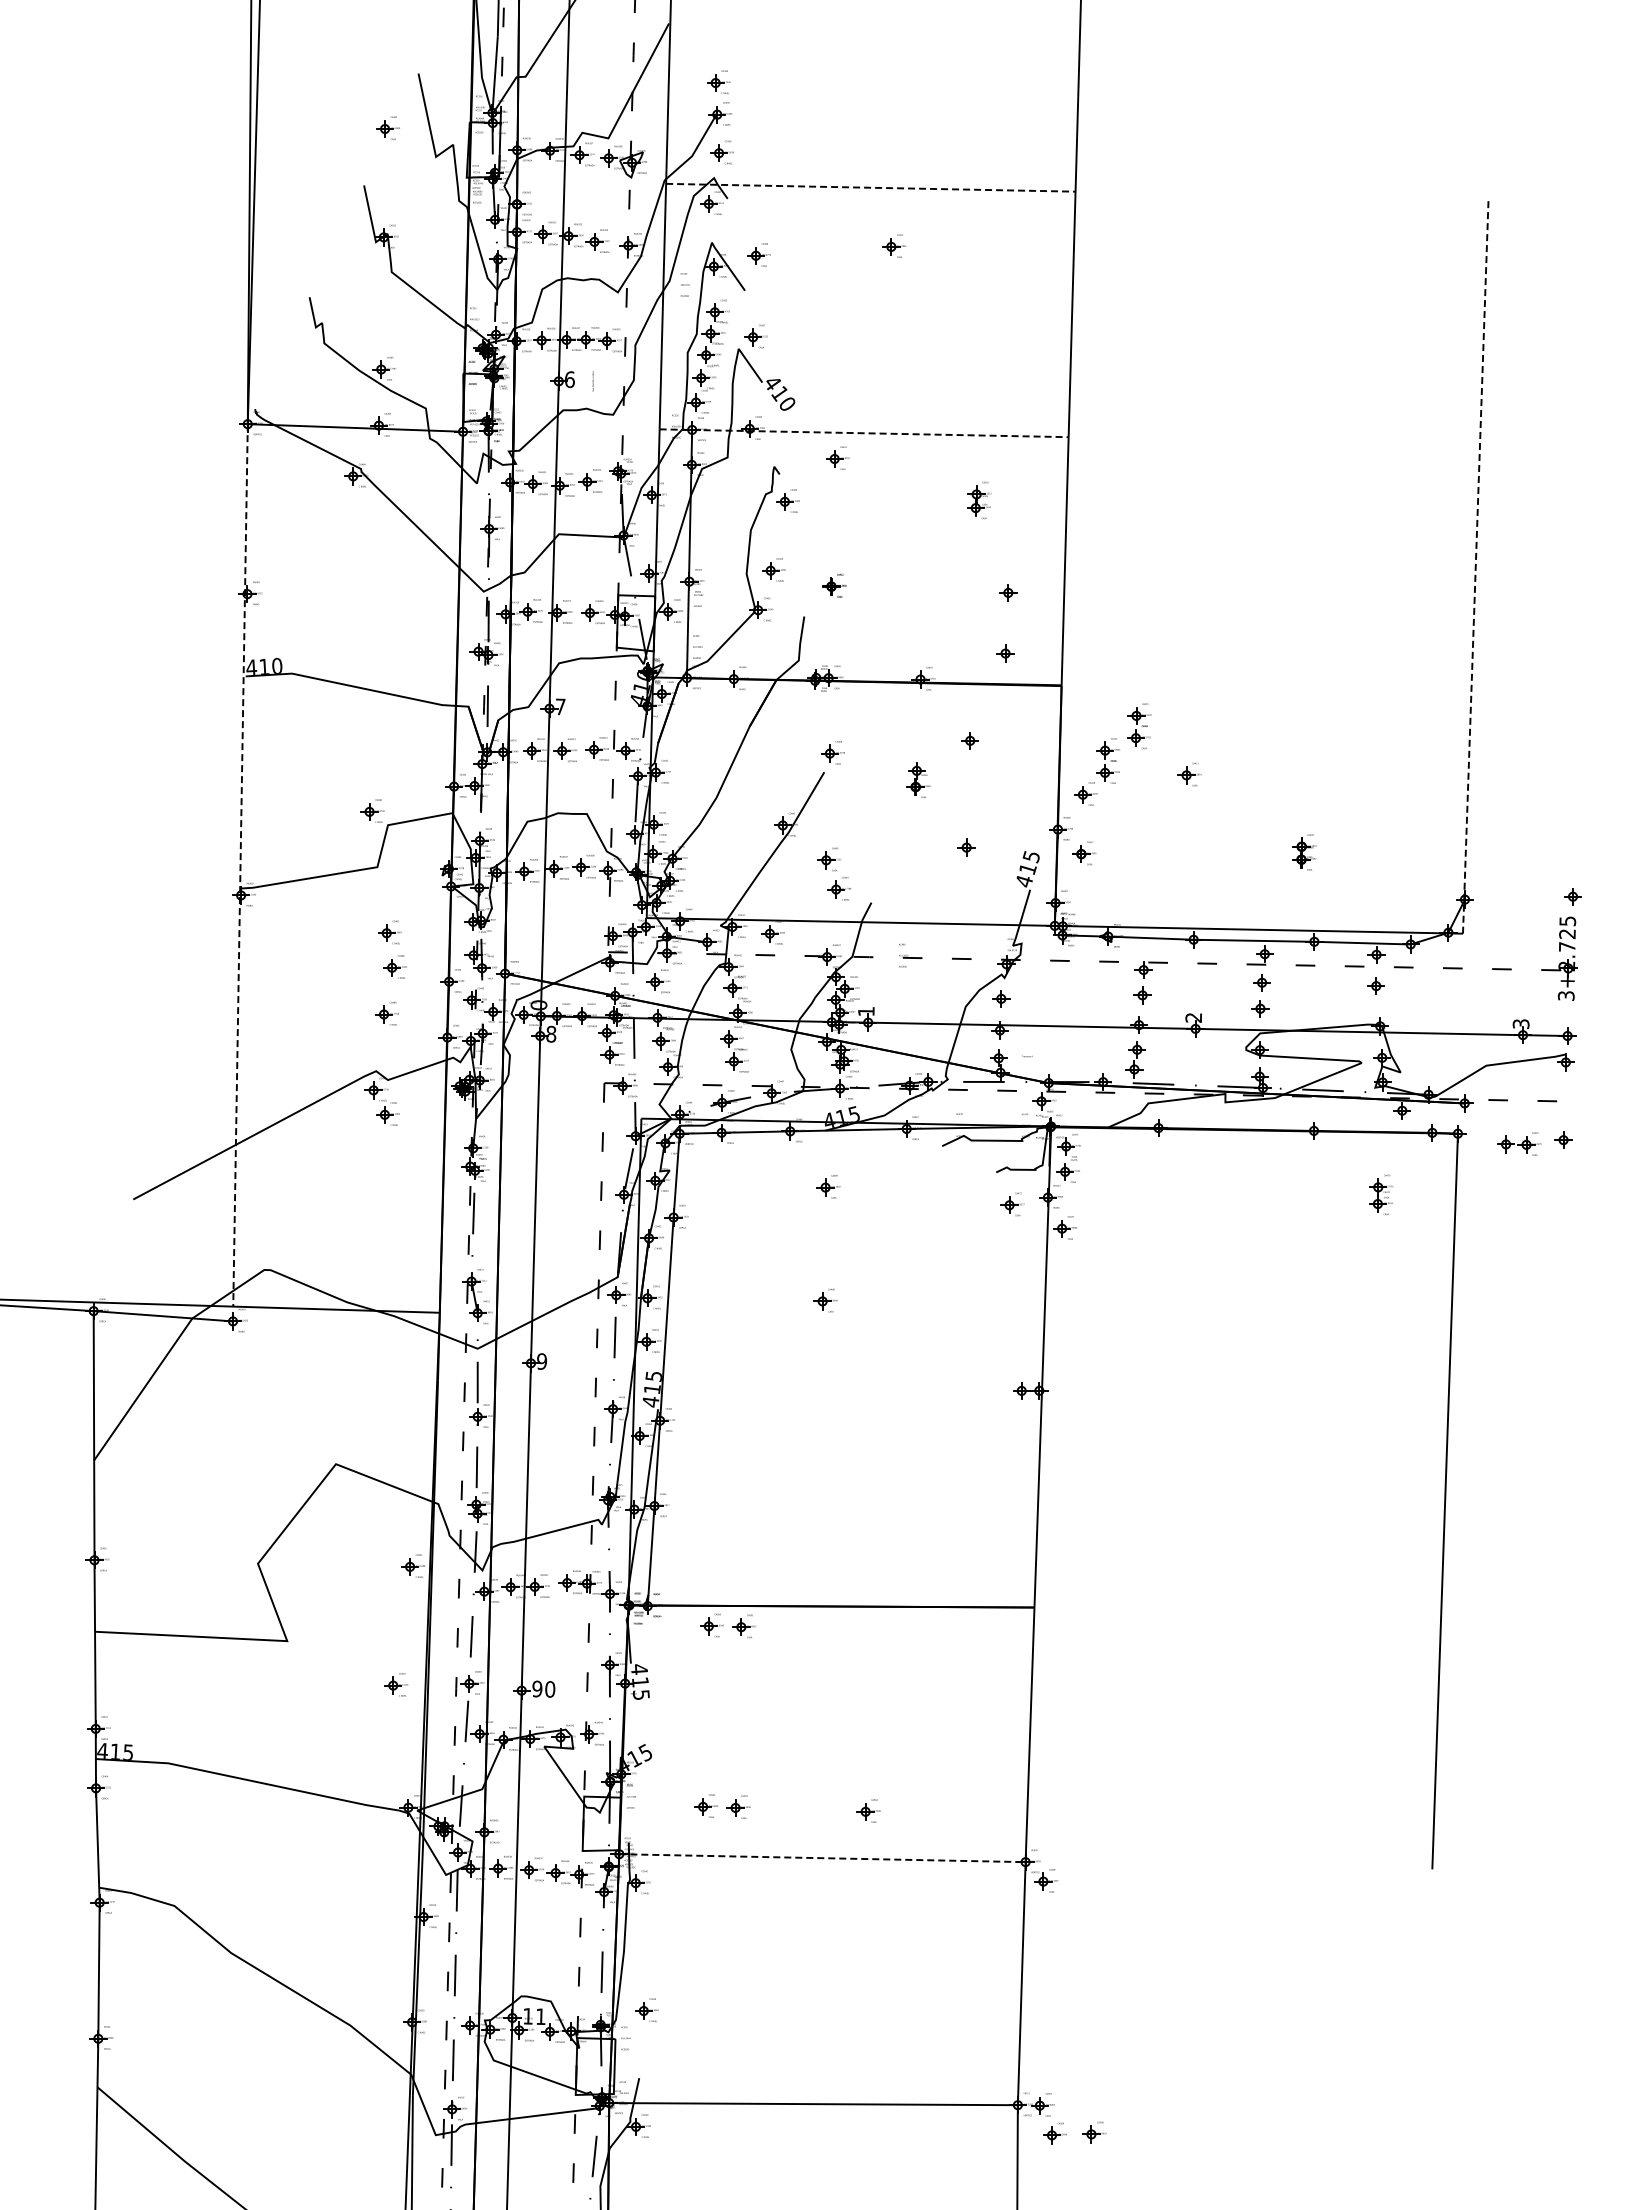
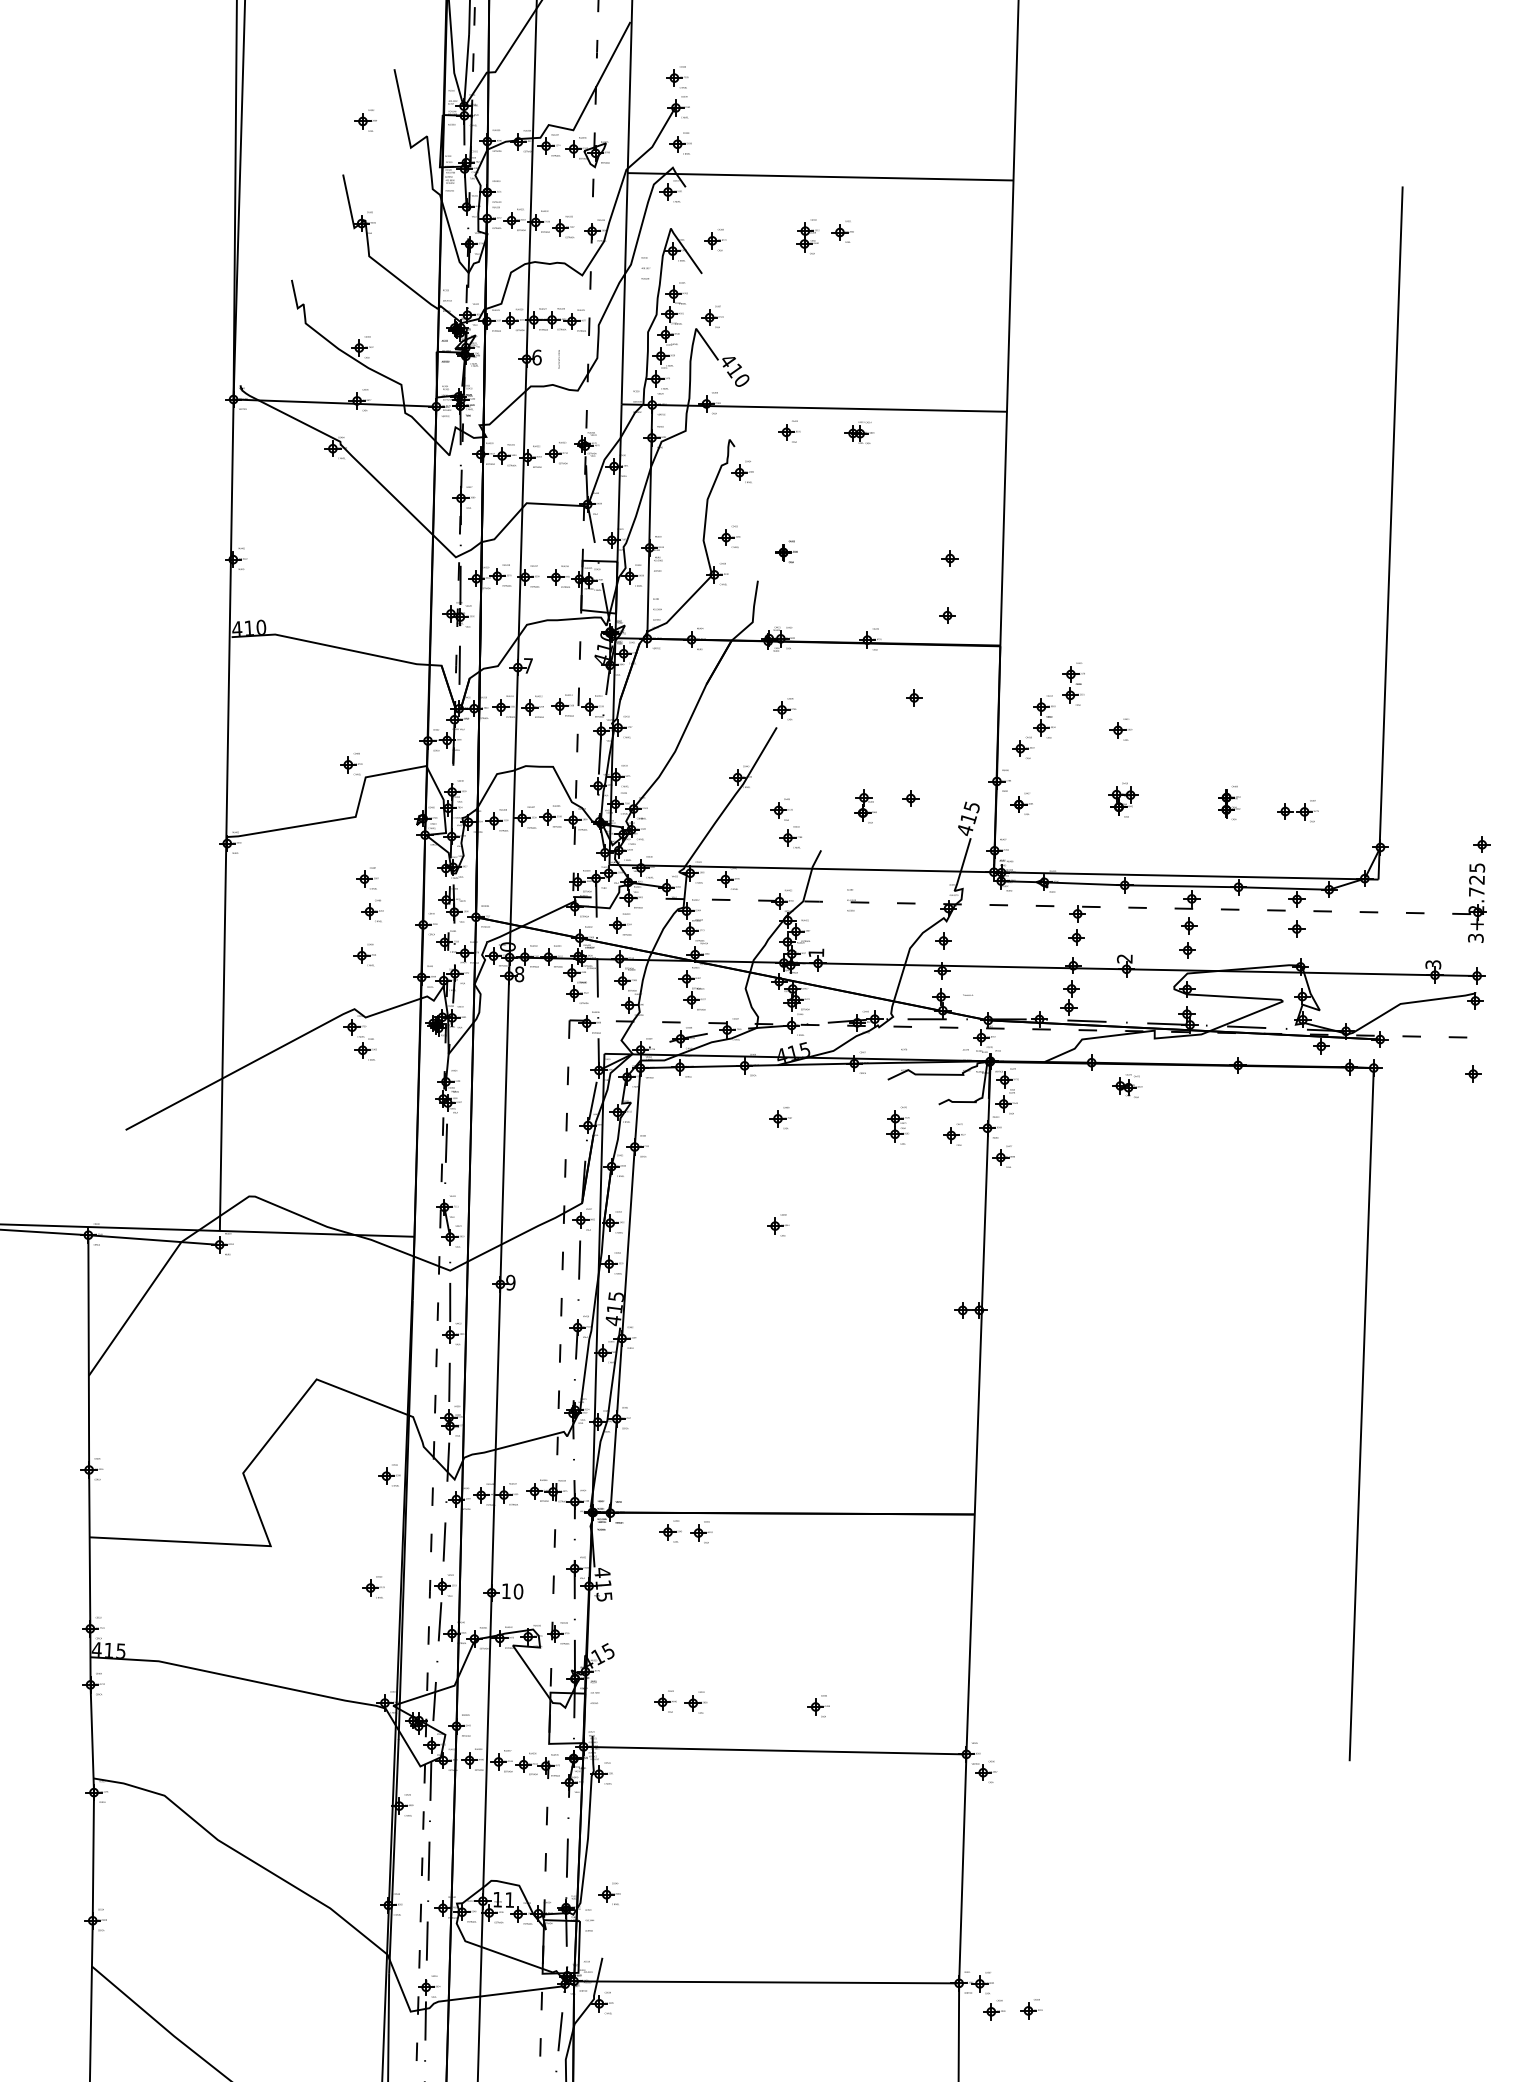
line: (870, 187) -> (820, 176), dashed -> solid
line: (864, 433) -> (814, 408), dashed -> solid
part: (911, 459) -> (858, 432), added
part: (979, 500) -> (808, 236), moved
line: (1475, 565) -> (1390, 532), dashed -> solid
part: (918, 779) -> (865, 805), moved
part: (1192, 848) -> (1123, 799), added
line: (240, 865) -> (226, 815), dashed -> solid
part: (1519, 1143) -> (1297, 810), moved
part: (1196, 1152) -> (1127, 1085), added
part: (1381, 1194) -> (898, 1125), moved
text: (537, 1688) -> (506, 1590), 90 -> 10
line: (822, 1858) -> (775, 1750), dashed -> solid

